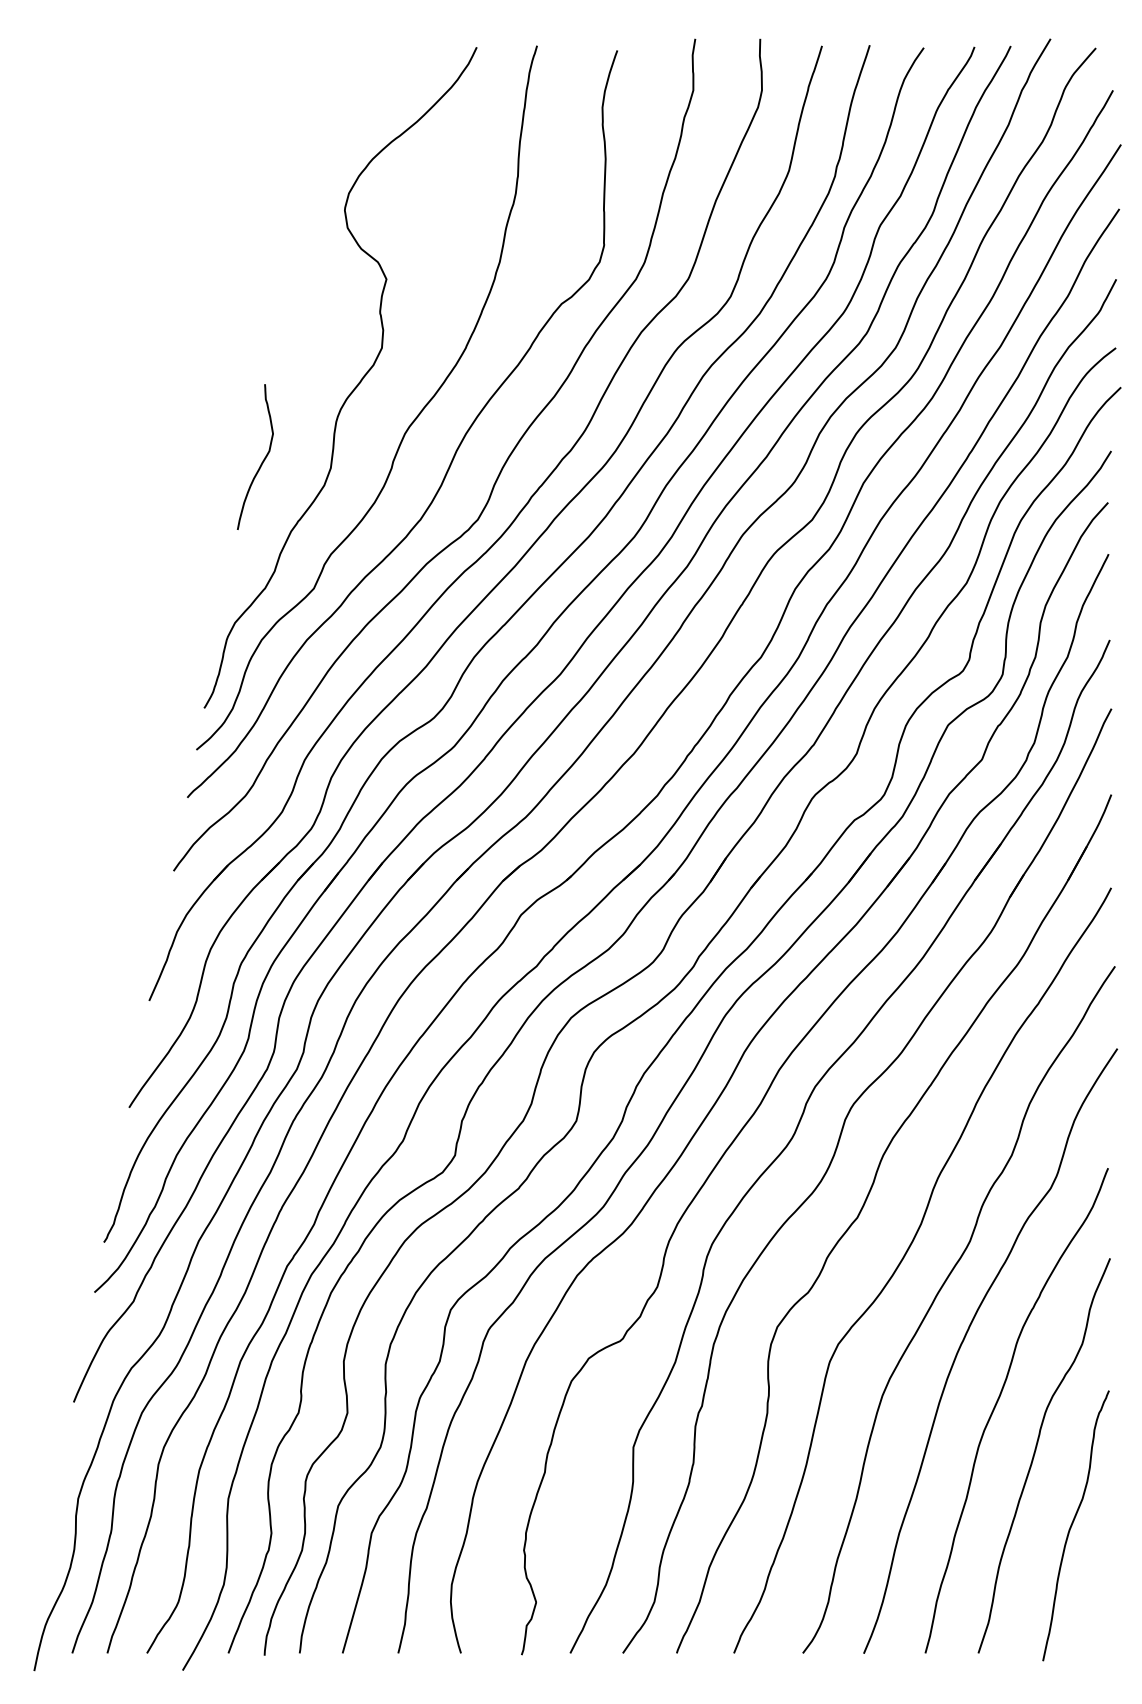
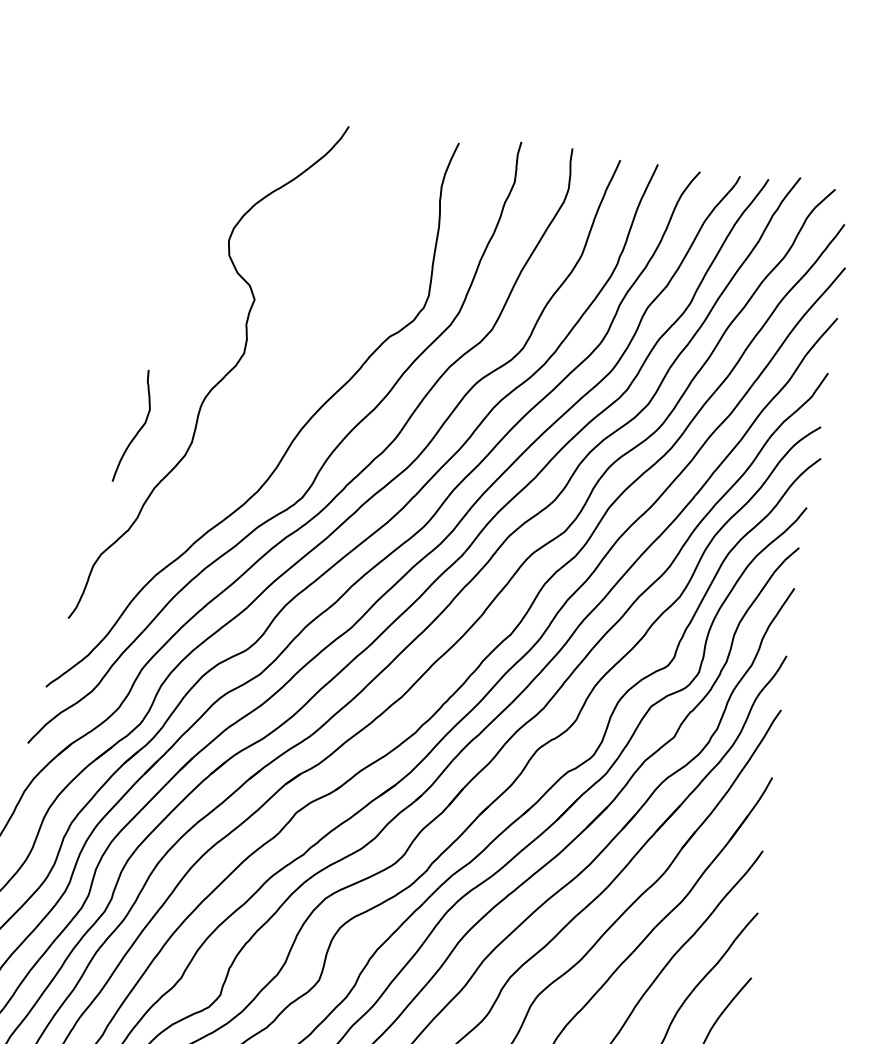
curve: (407, 427) -> (256, 418), removed

